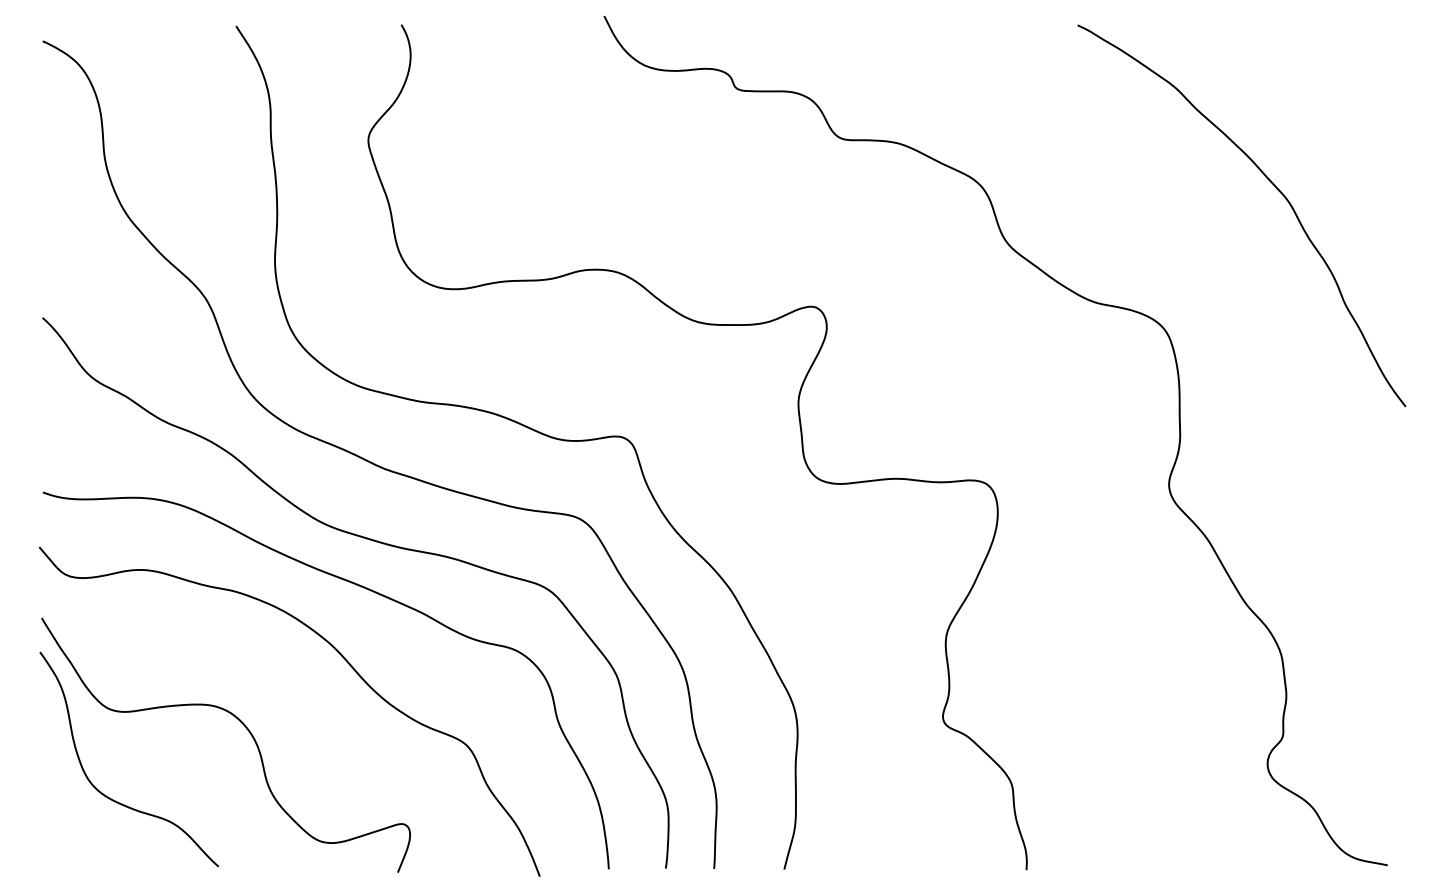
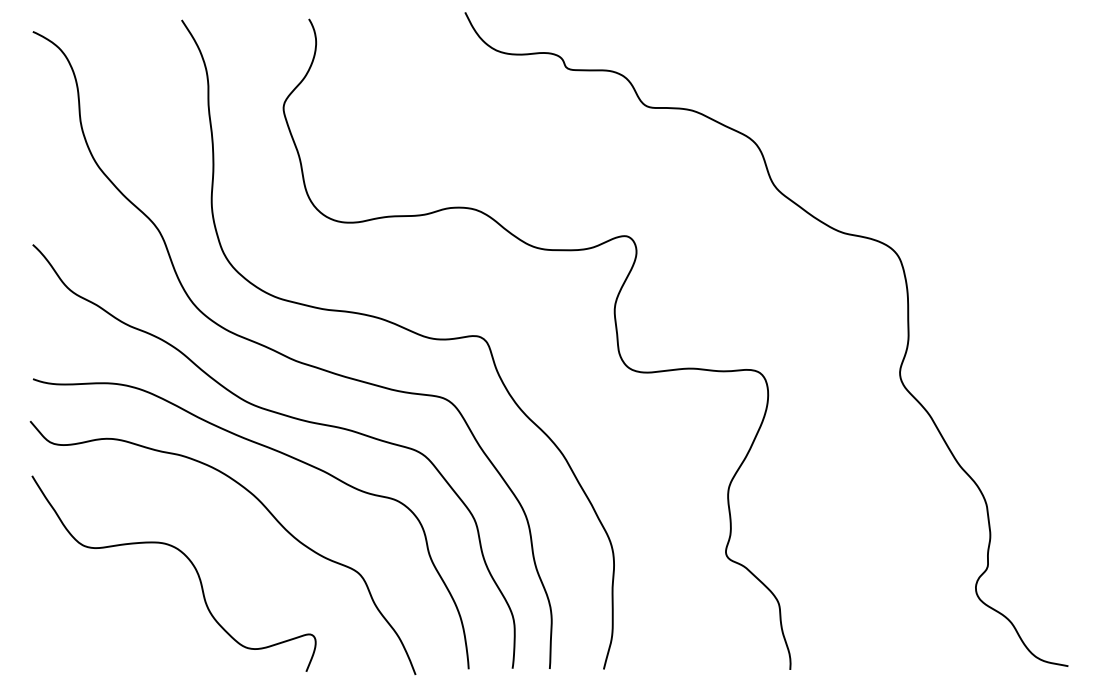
curve: (1270, 183) -> (978, 141), removed
curve: (101, 791) -> (78, 609), removed

